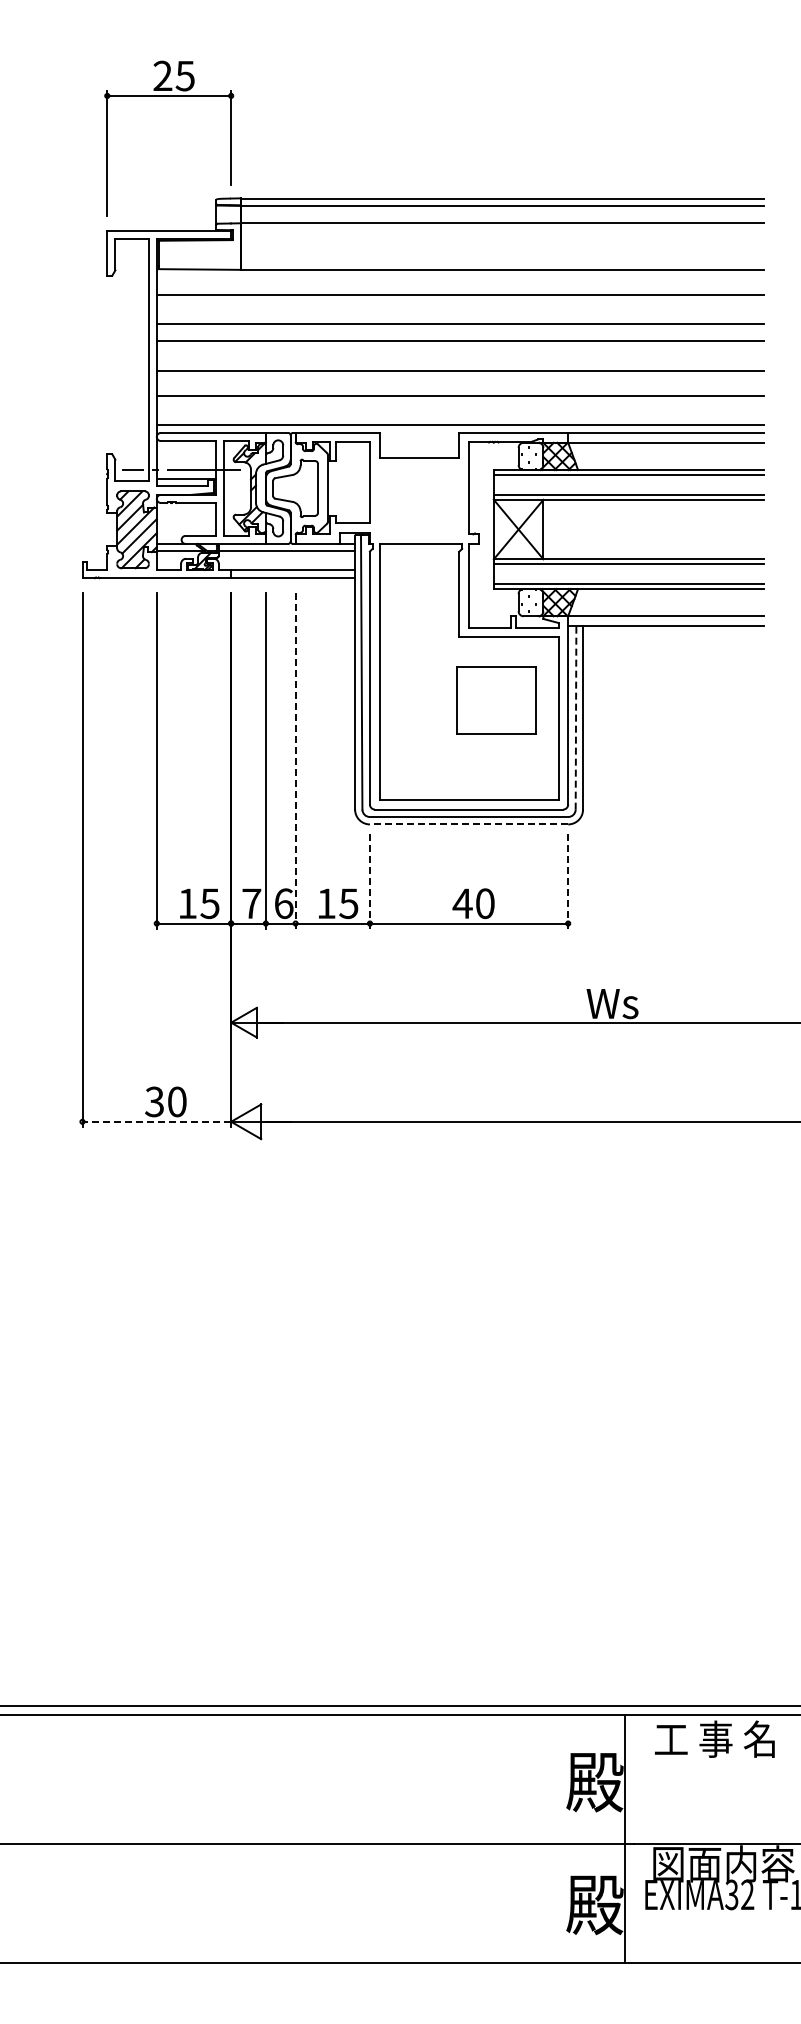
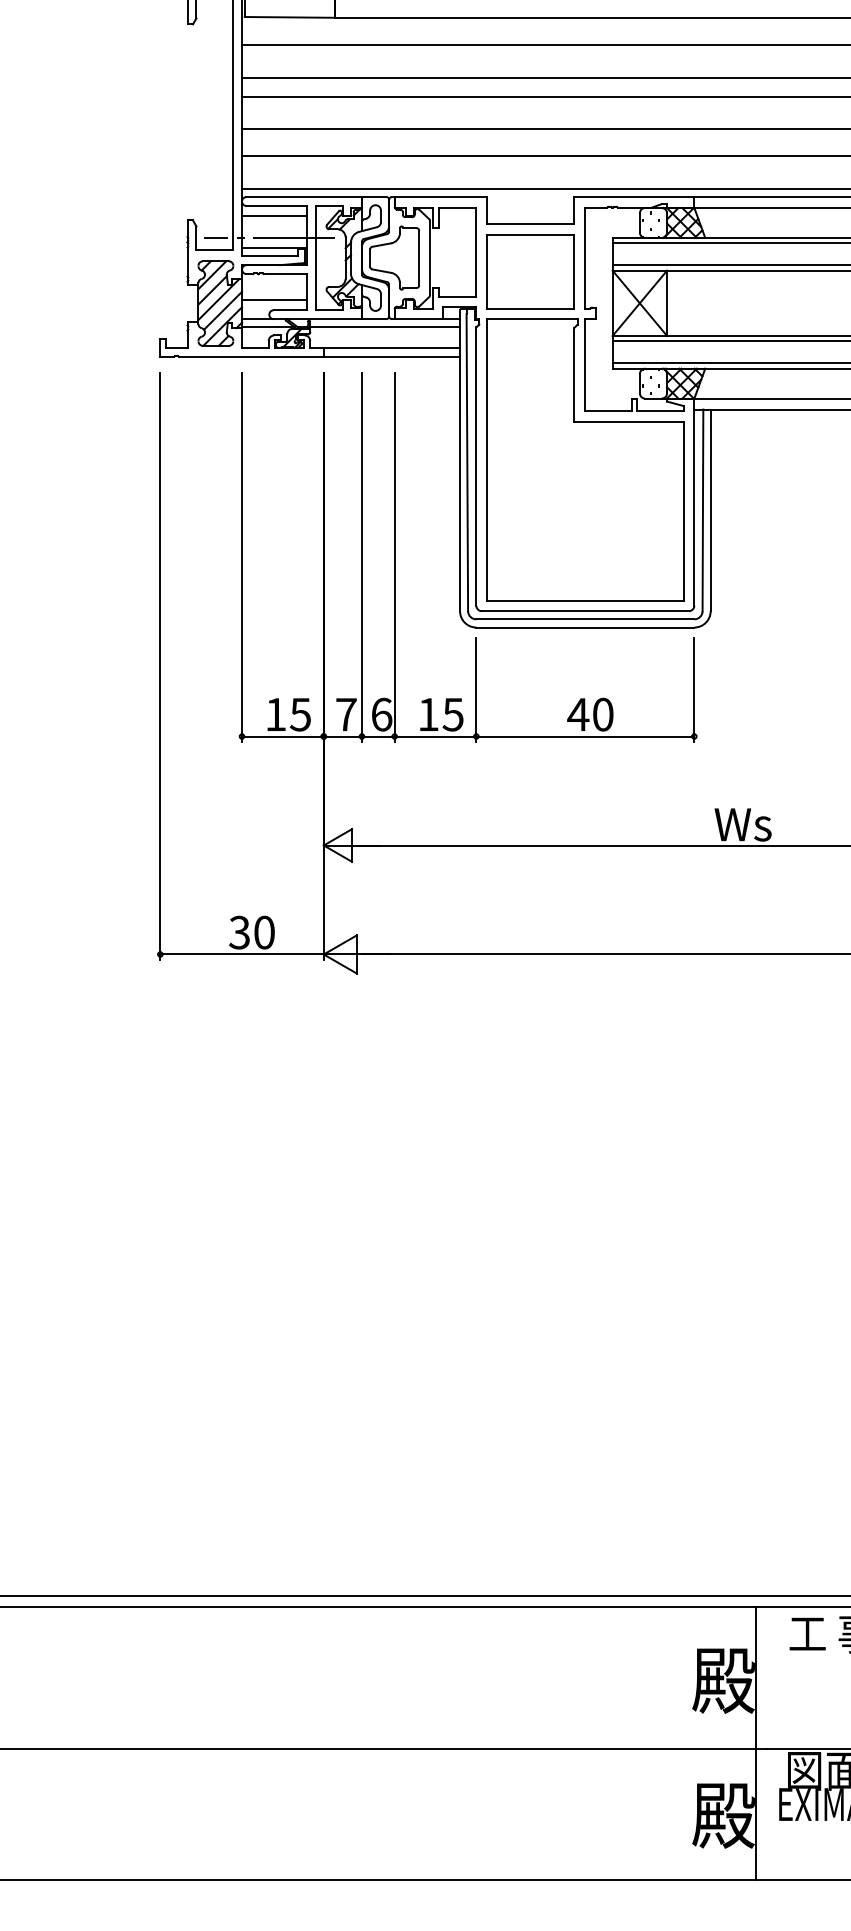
line: (185, 450) -> (273, 216), added
line: (185, 526) -> (273, 299), added
part: (496, 700) -> (530, 271), moved
line: (576, 717) -> (703, 509), dashed -> solid
line: (295, 760) -> (394, 557), dashed -> solid
line: (468, 824) -> (584, 627), dashed -> solid
line: (369, 881) -> (475, 690), dashed -> solid
line: (568, 881) -> (694, 690), dashed -> solid
line: (156, 1121) -> (241, 954), dashed -> solid

